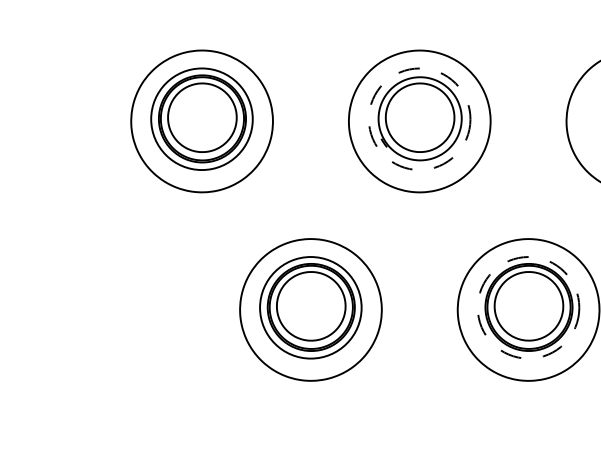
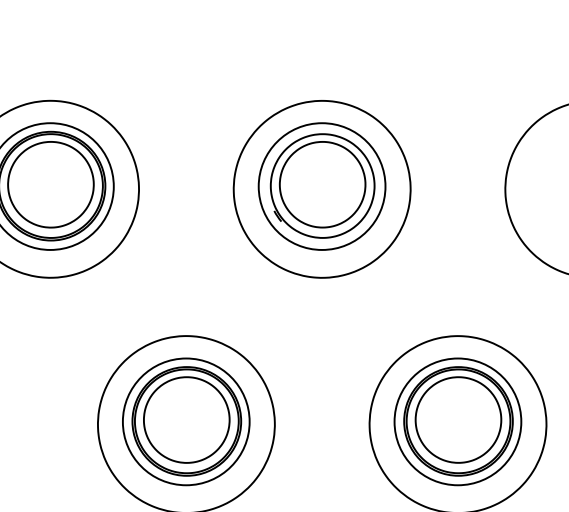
circle: (419, 119) -> (321, 186), dashed -> solid
circle: (528, 307) -> (457, 421), dashed -> solid

